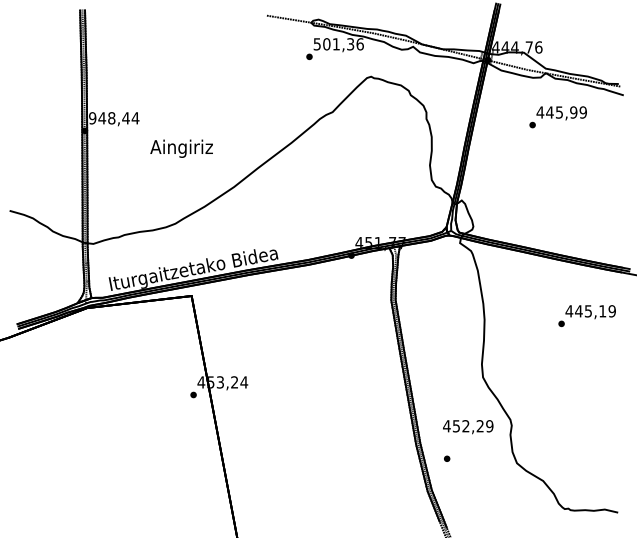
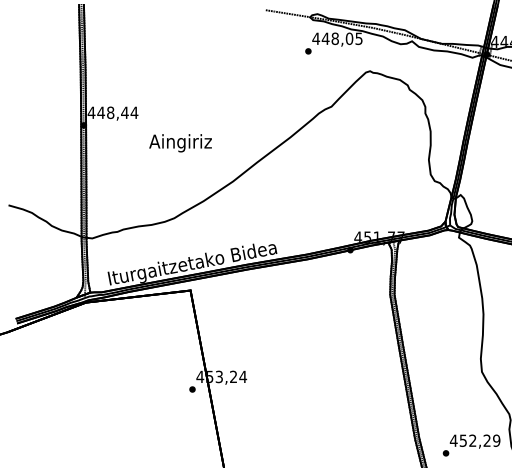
text: (338, 44) -> (337, 39), 501,36 -> 448,05
text: (92, 118) -> (91, 113), 948,44 -> 448,44
text: (468, 427) -> (475, 442), moved

